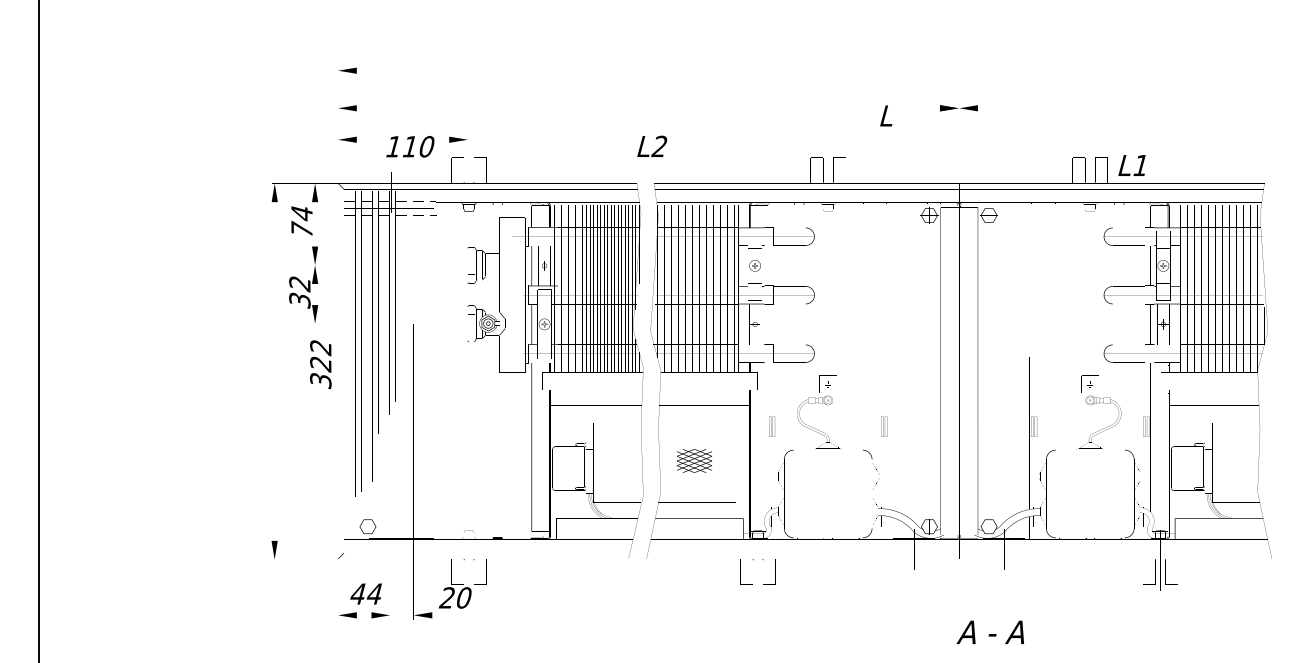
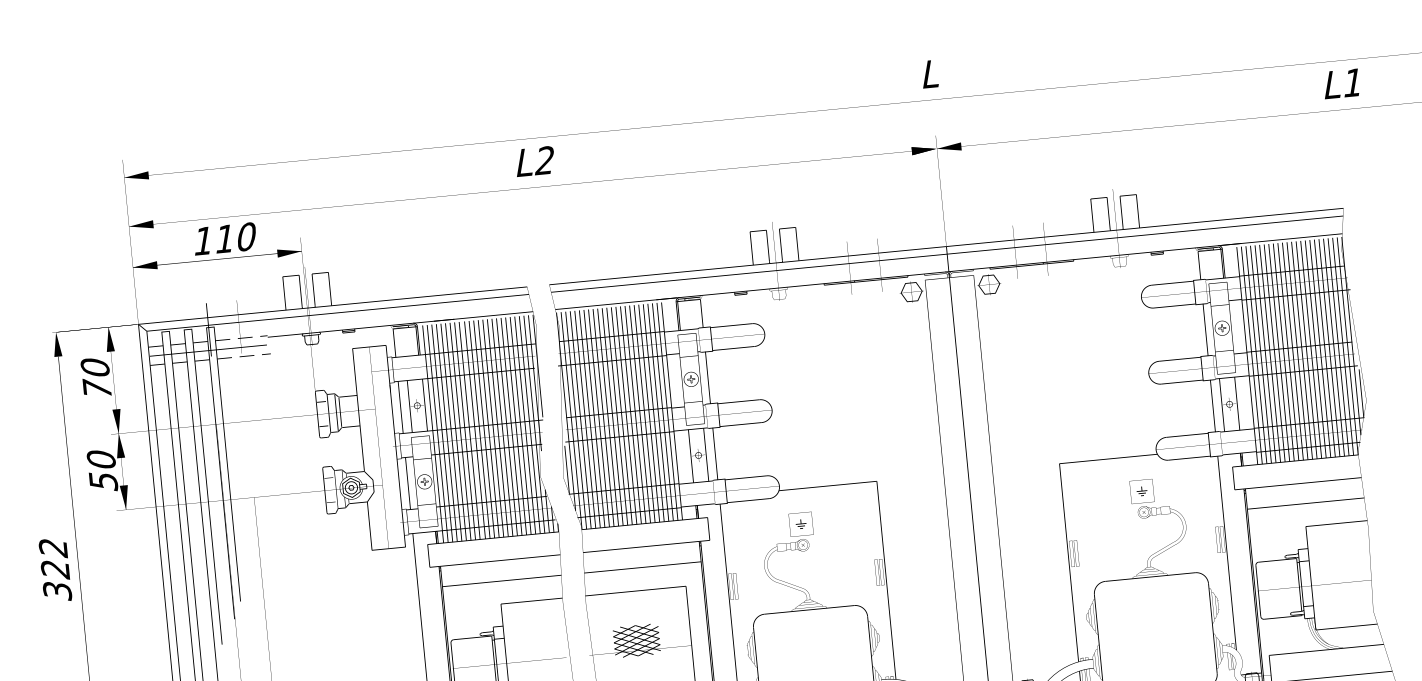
text: (886, 115) -> (930, 73), moved
text: (652, 145) -> (535, 160), moved
text: (410, 146) -> (225, 238), moved
text: (1131, 165) -> (1340, 83), moved
text: (301, 213) -> (94, 368), 74 -> 70
text: (299, 290) -> (101, 468), 32 -> 50
text: (320, 364) -> (54, 570), moved

